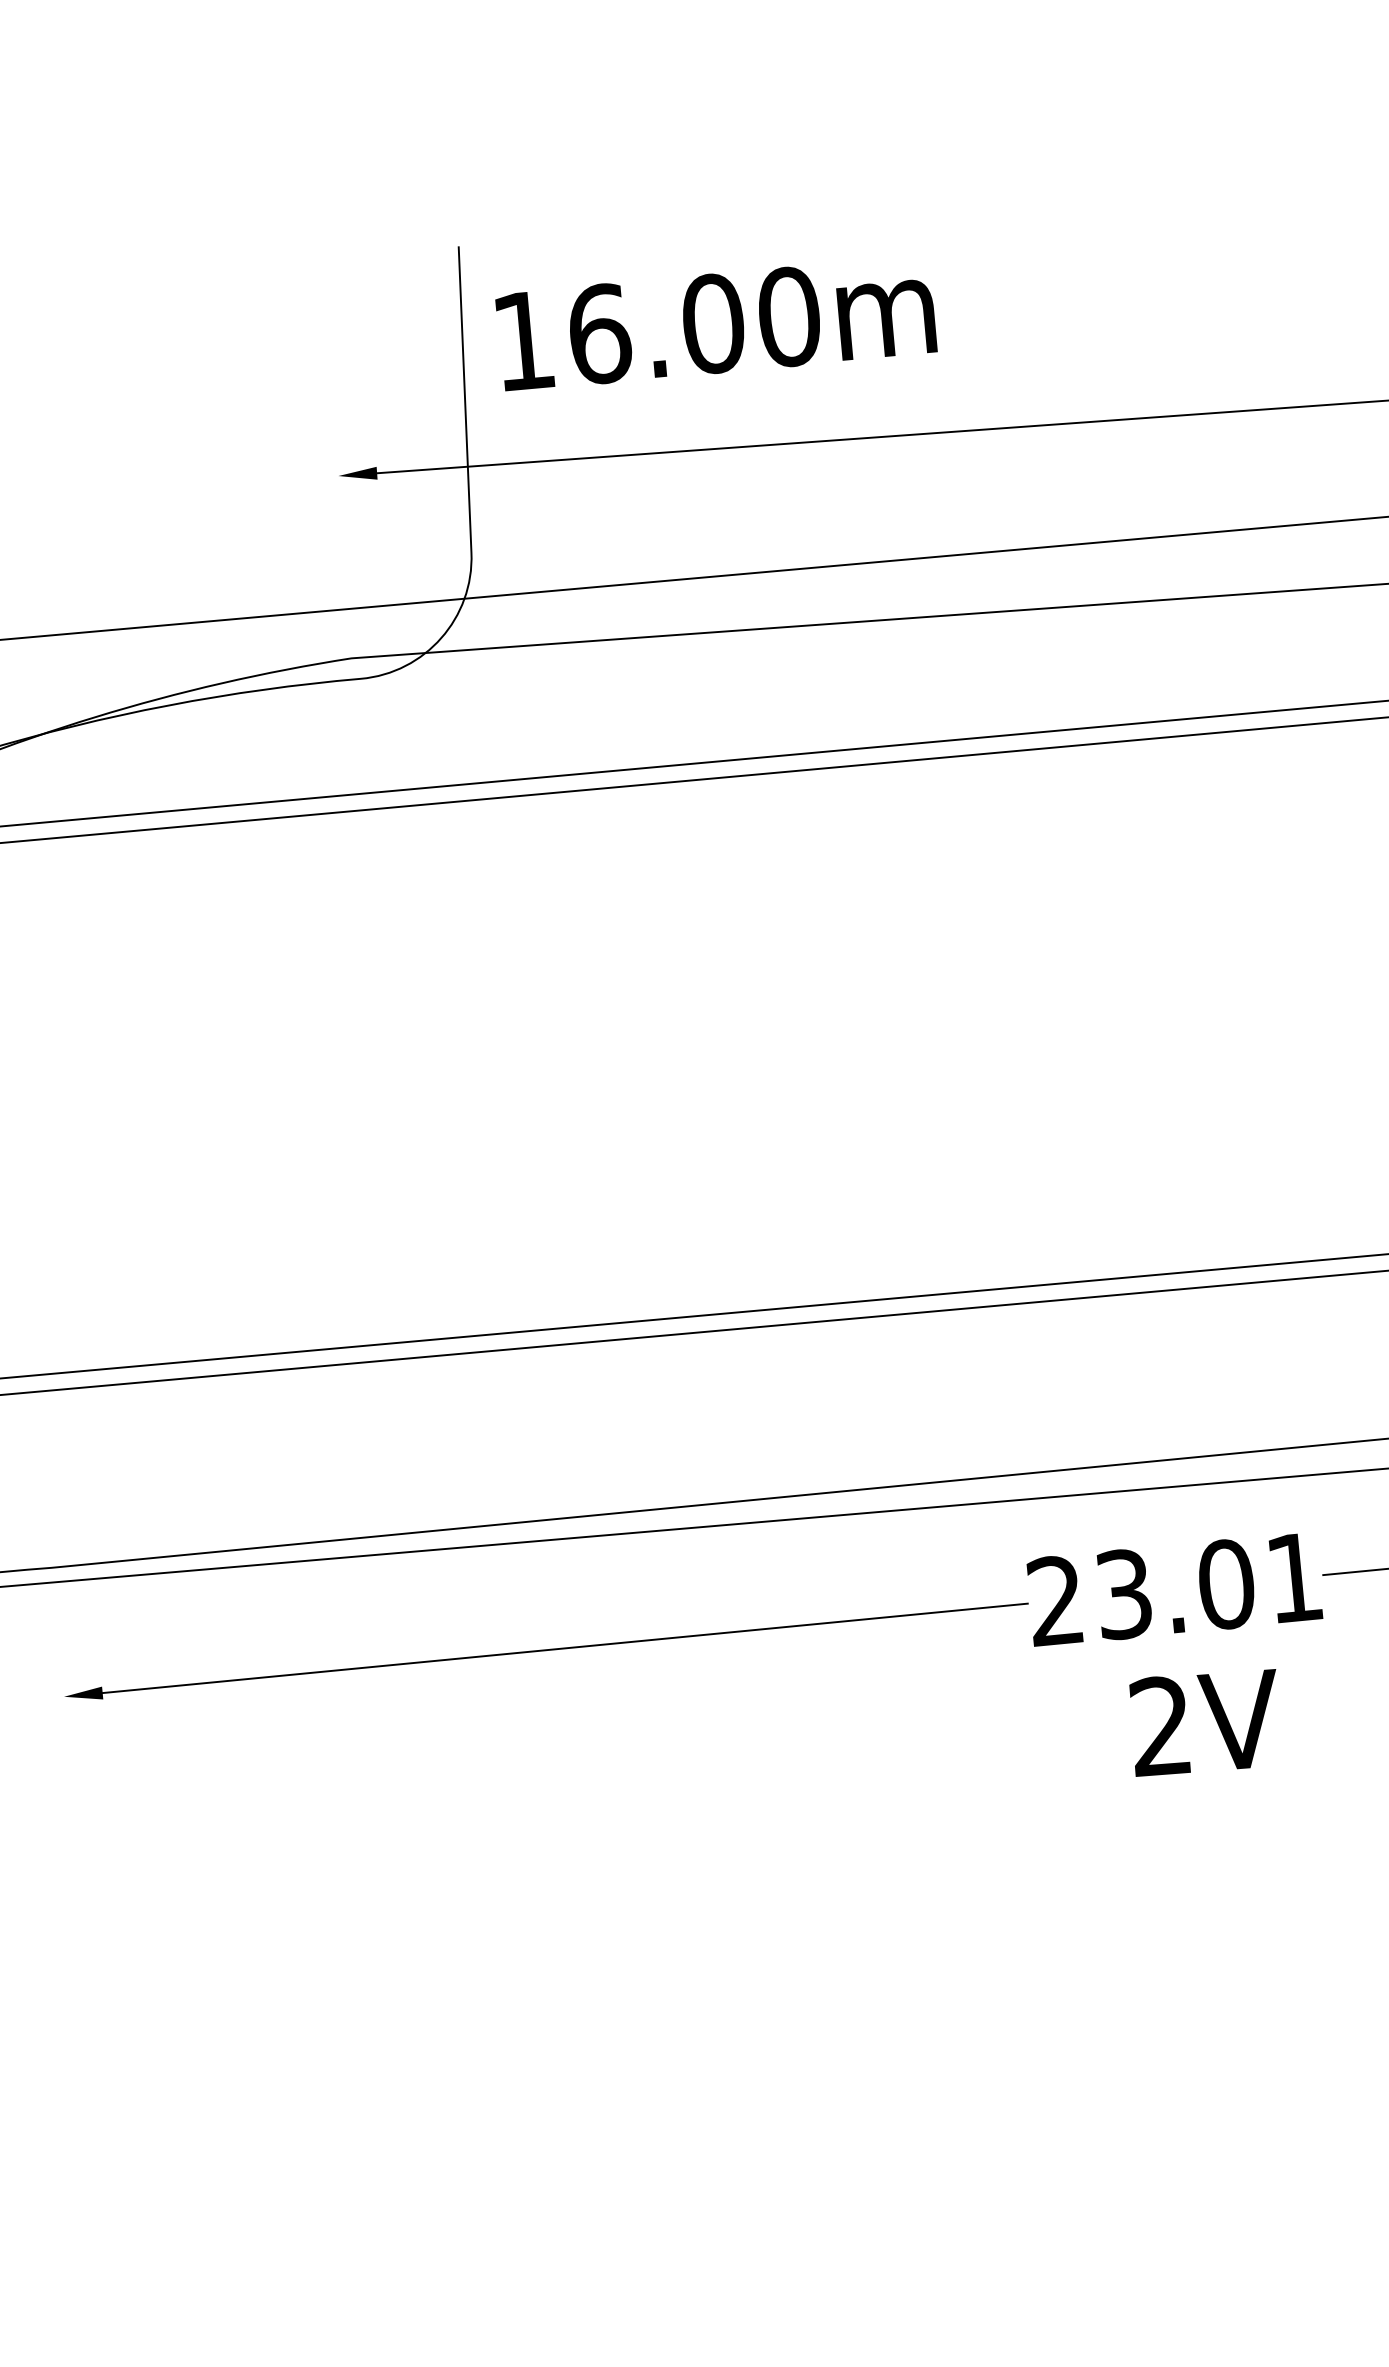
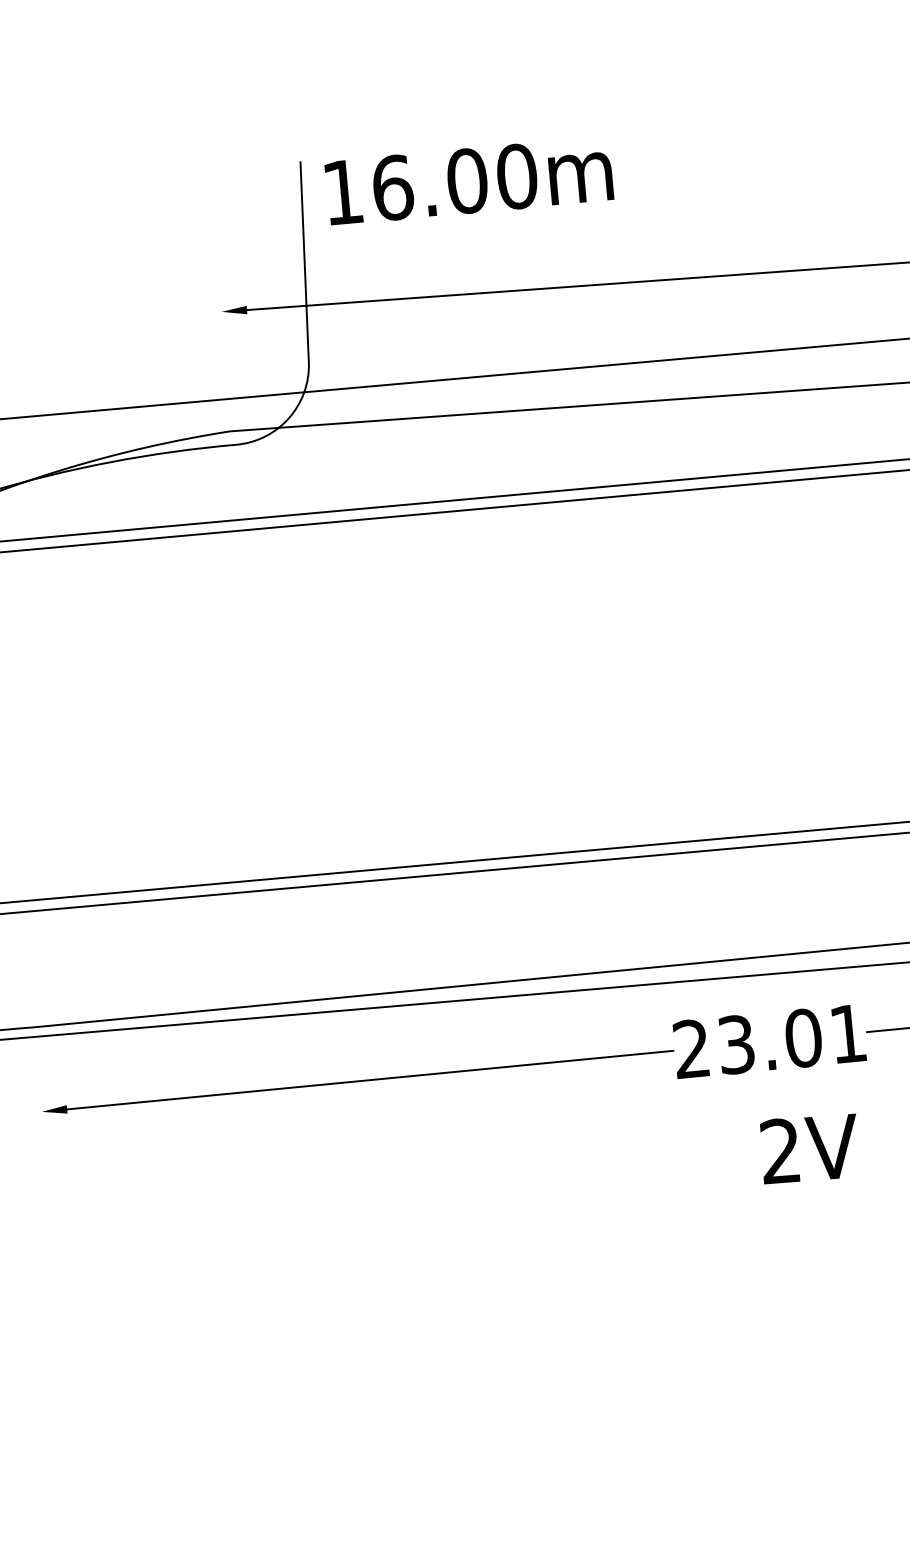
text: (716, 328) -> (469, 184), moved
text: (1201, 1722) -> (807, 1148), moved

